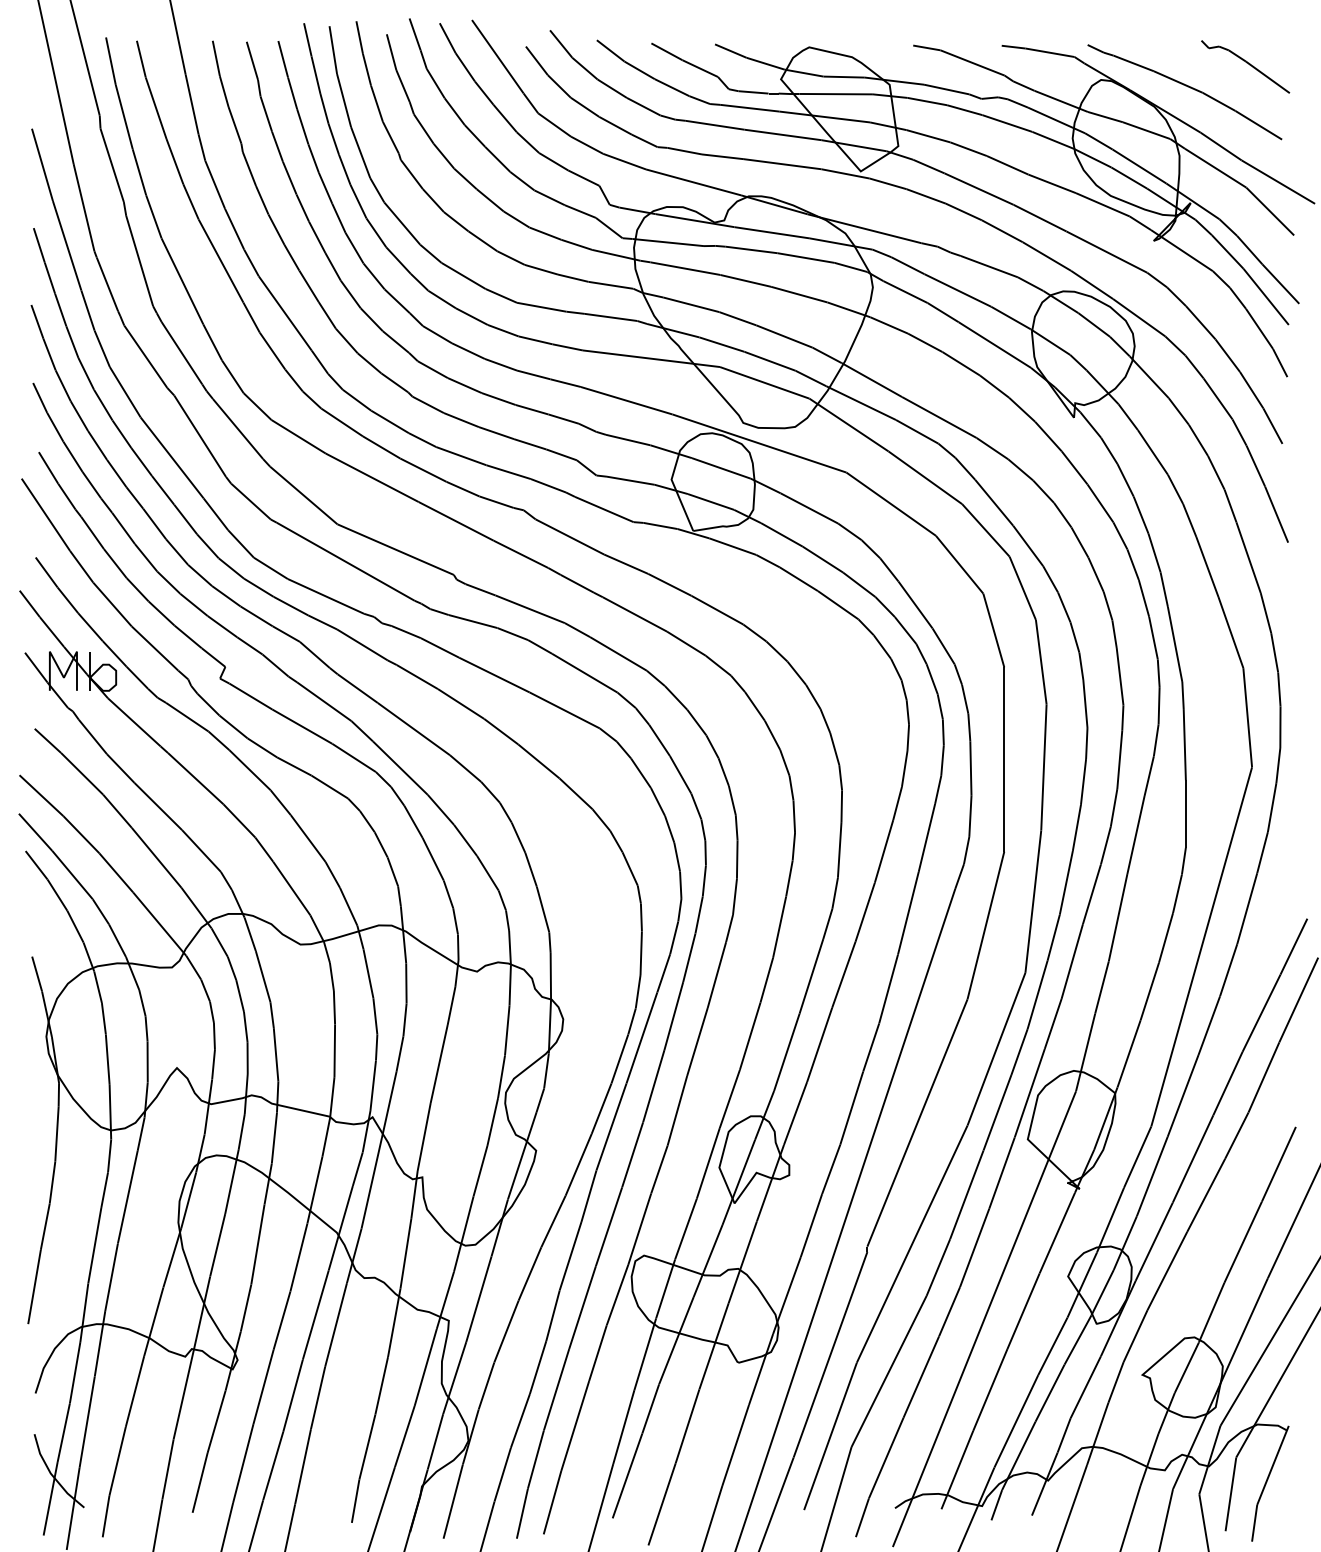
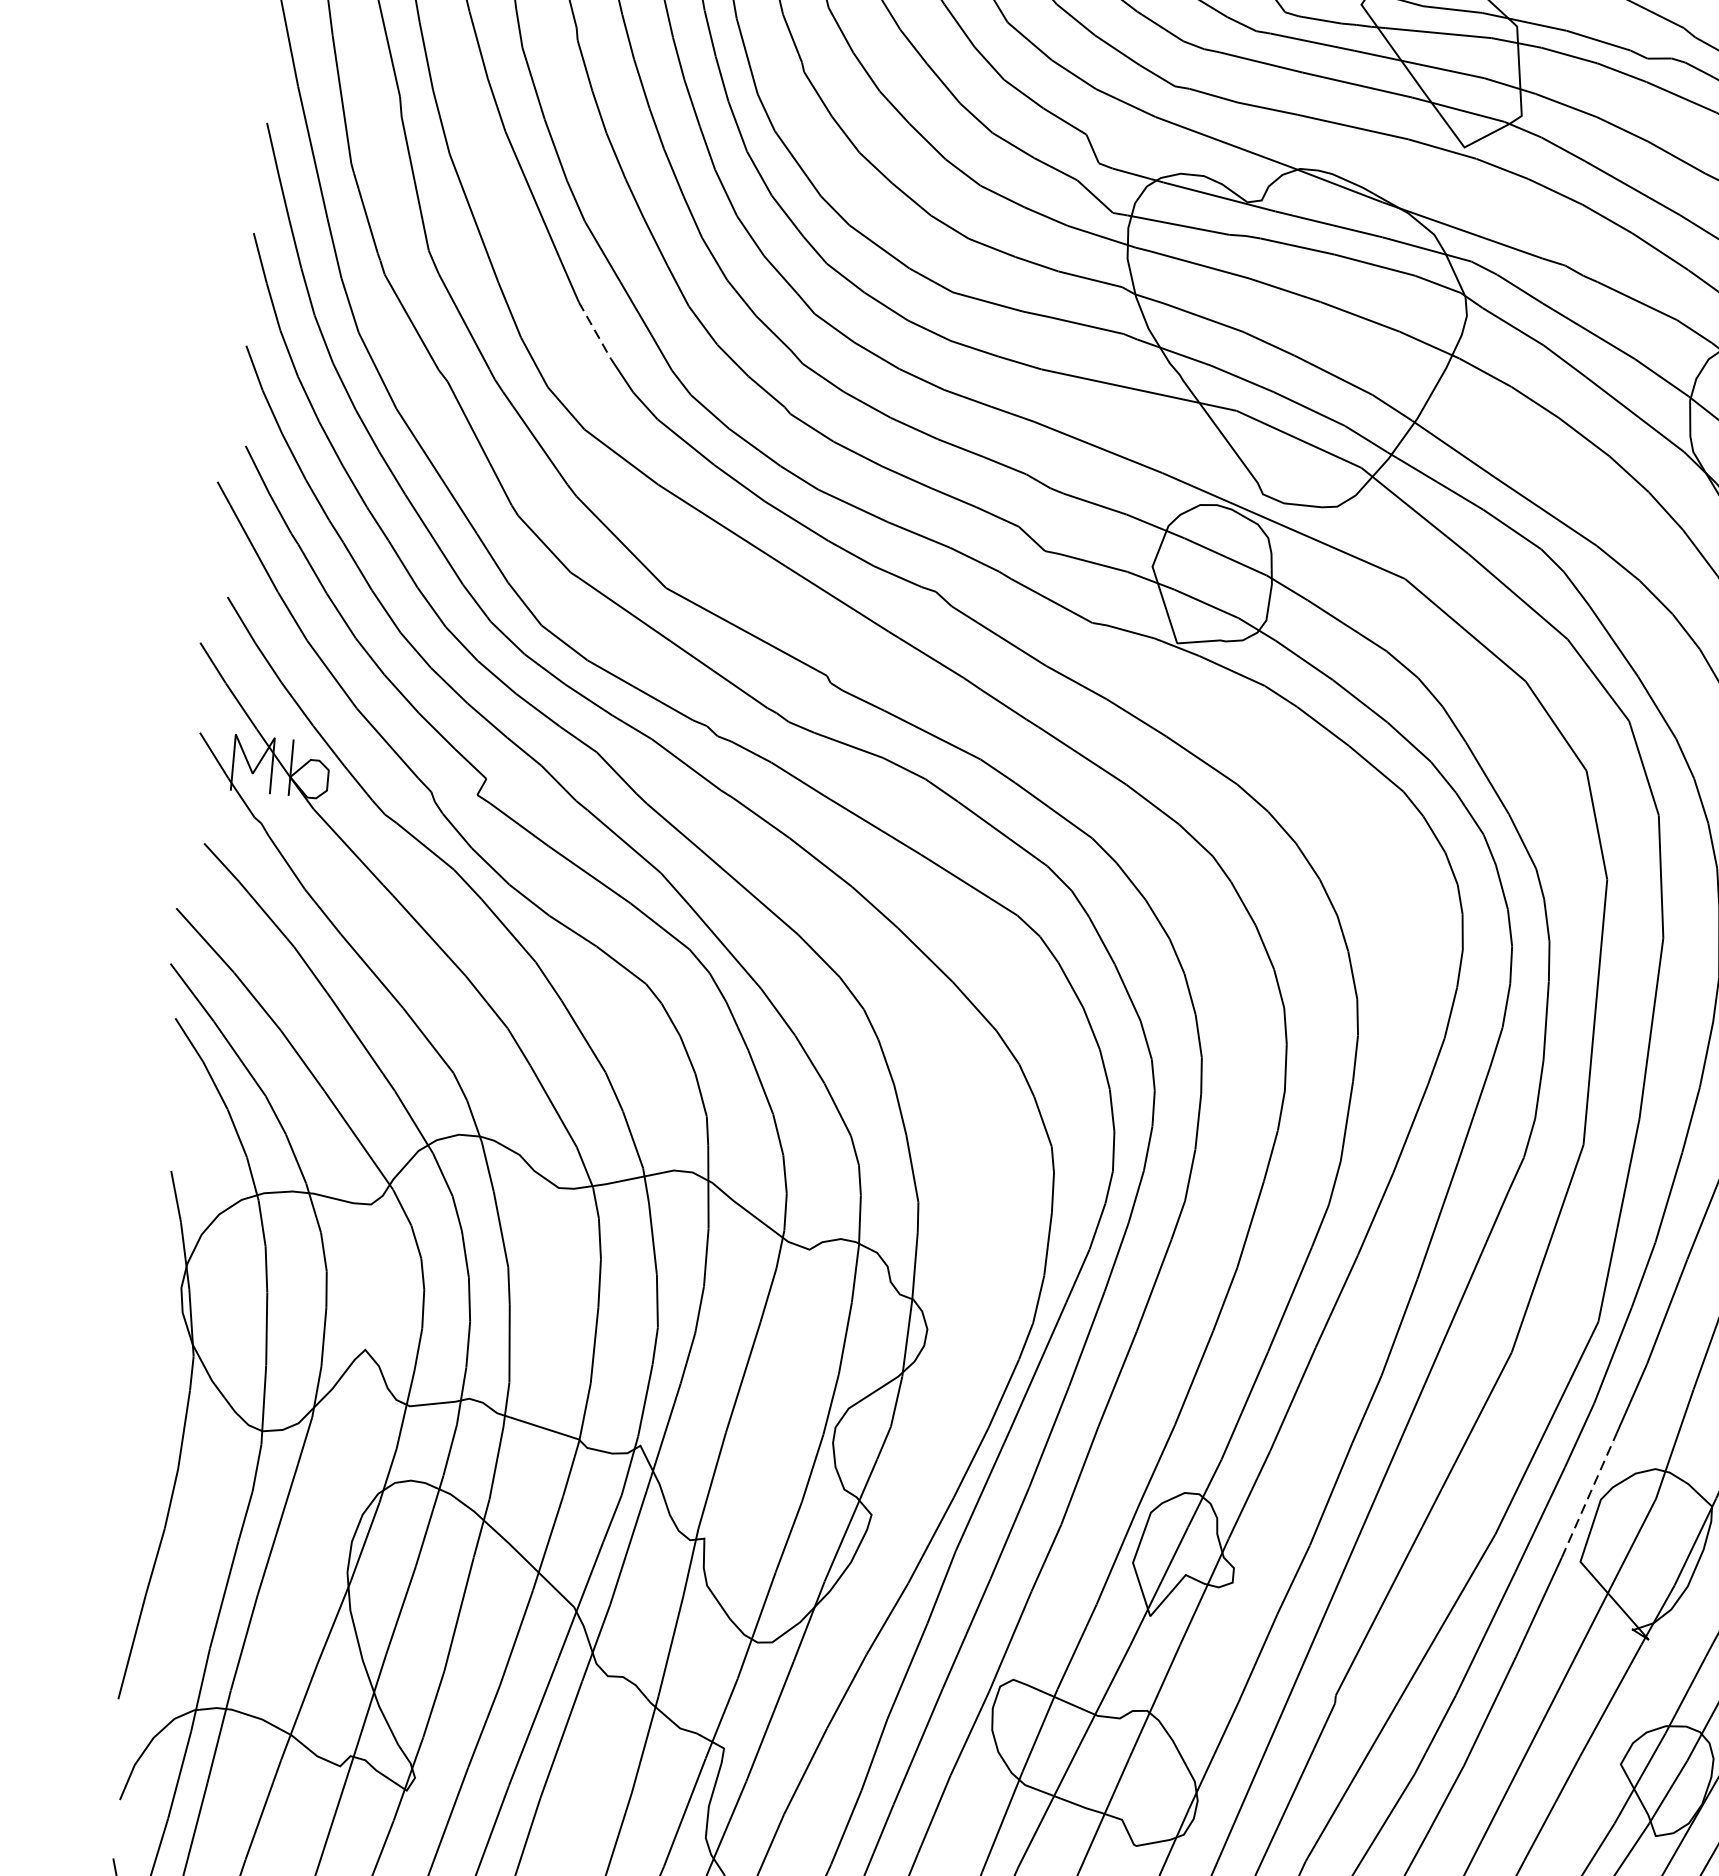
line: (272, 351) -> (594, 331), solid -> dashed
line: (1029, 1093) -> (1588, 1495), solid -> dashed

